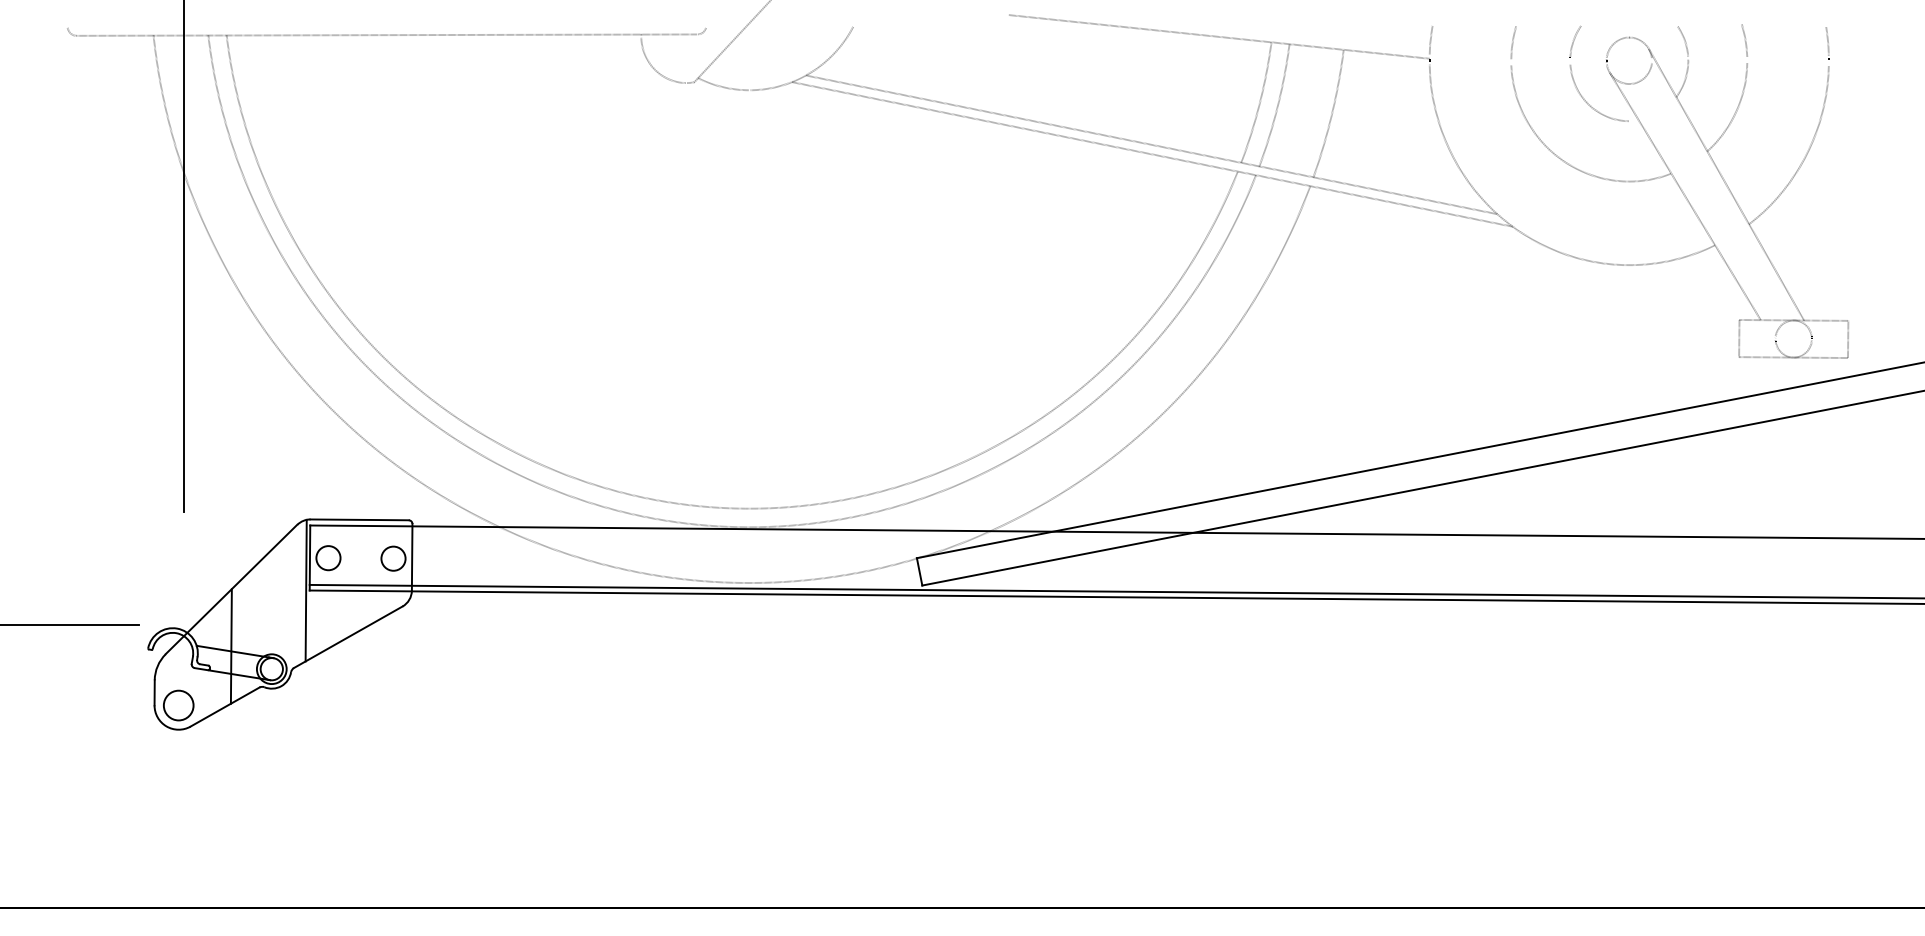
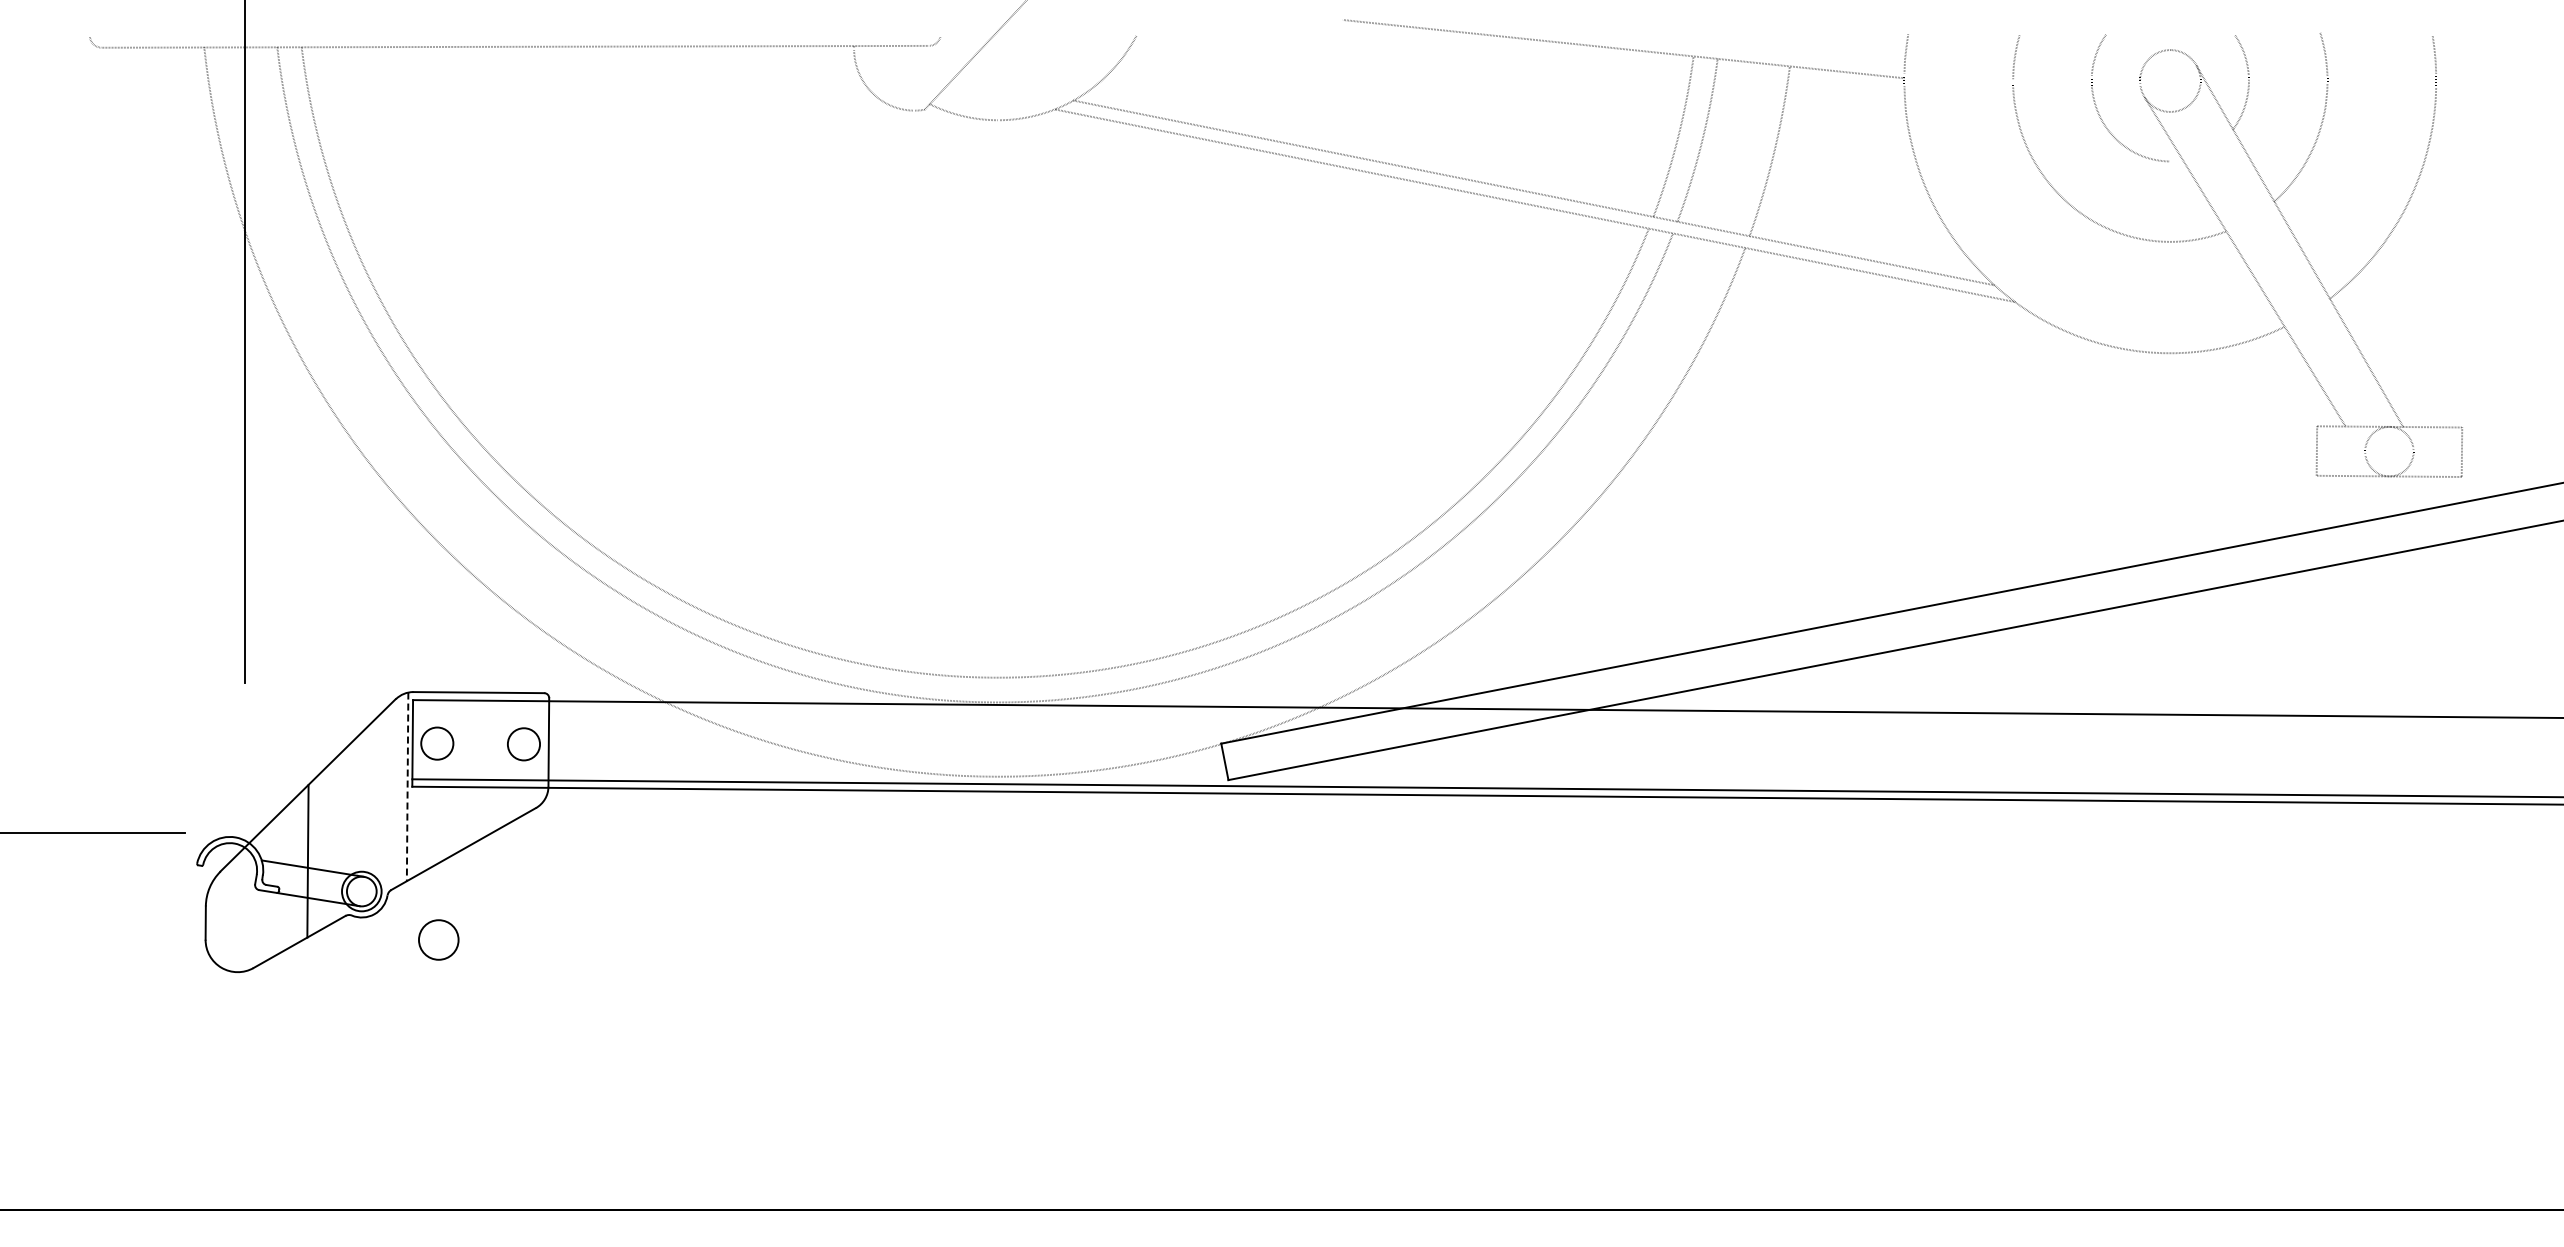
line: (306, 591) -> (407, 787), solid -> dashed
circle: (178, 705) -> (438, 939), moved

